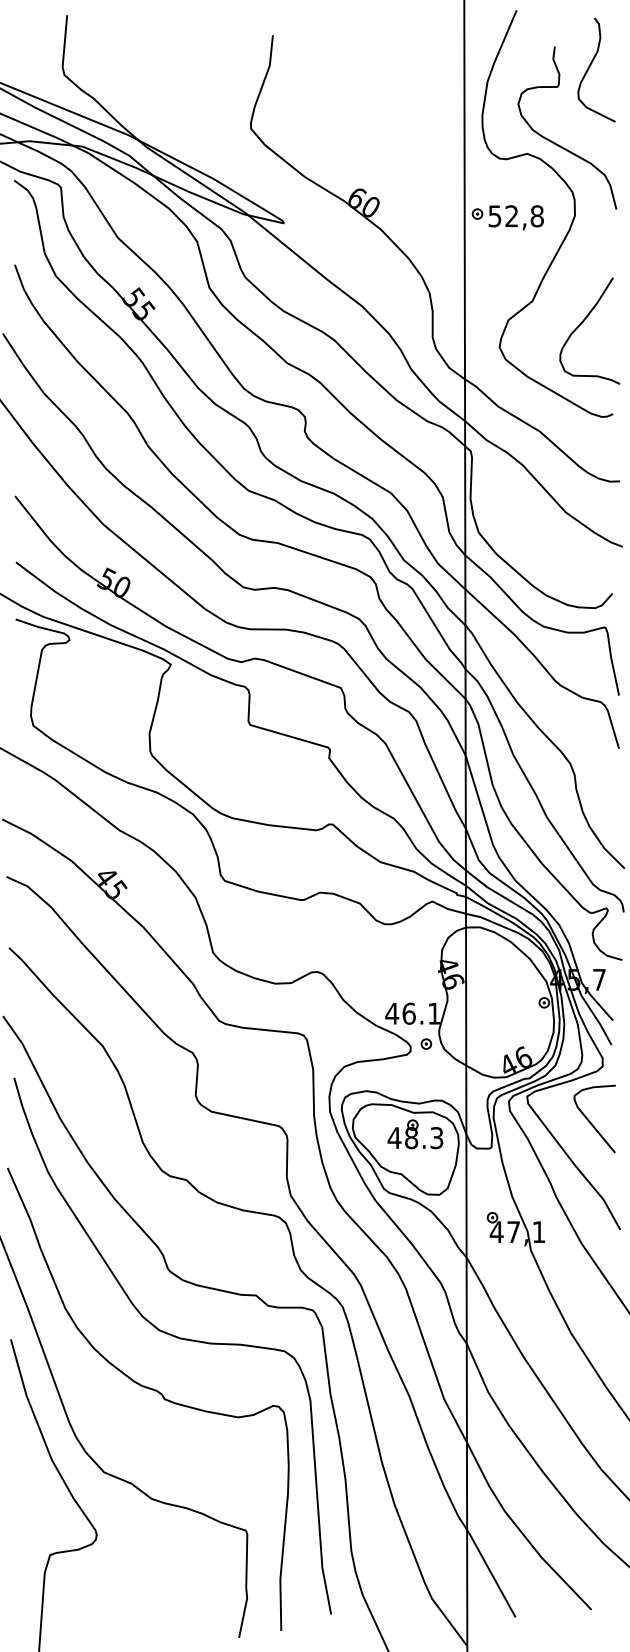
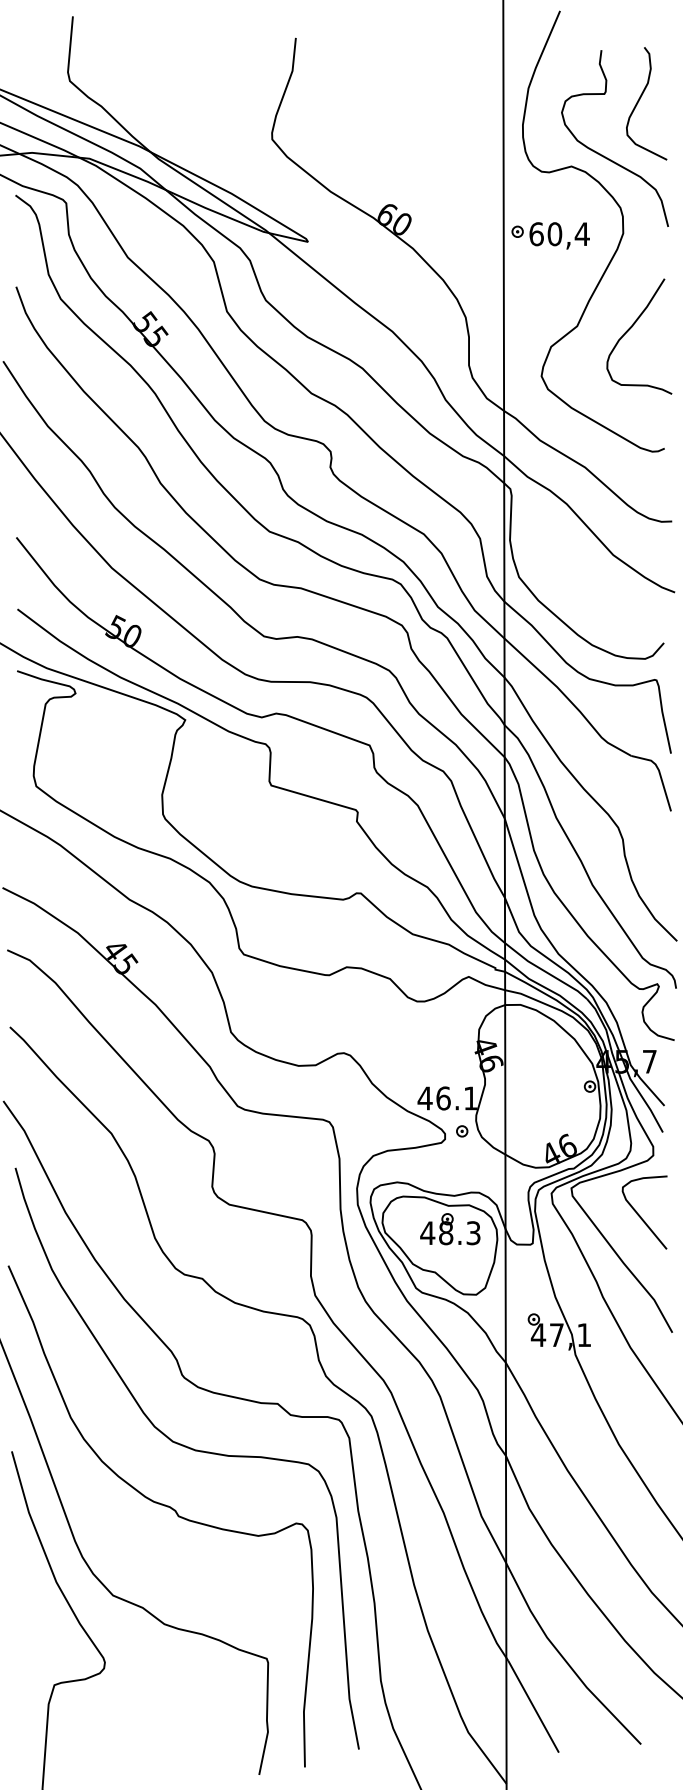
curve: (590, 66) -> (640, 99), moved
text: (516, 216) -> (559, 234), 52,8 -> 60,4
curve: (582, 323) -> (631, 328), moved

